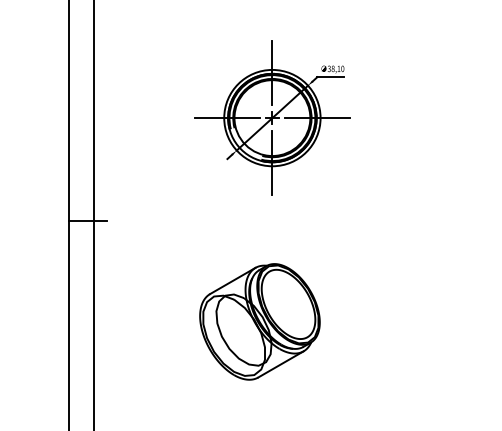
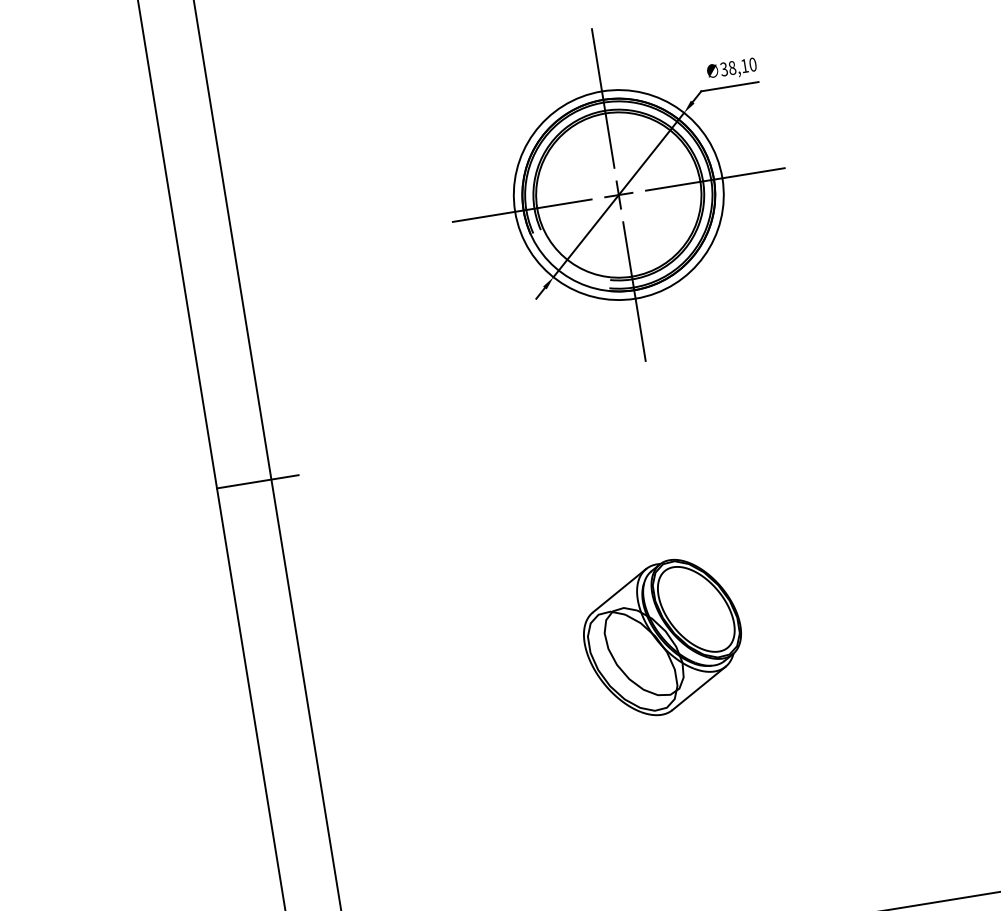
part: (259, 321) -> (661, 637), size x0.6

